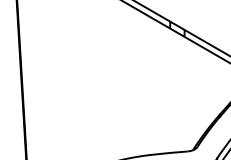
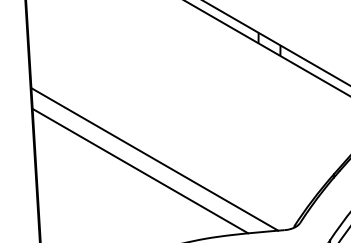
line: (101, 104) -> (154, 158), added
line: (92, 112) -> (140, 170), added

